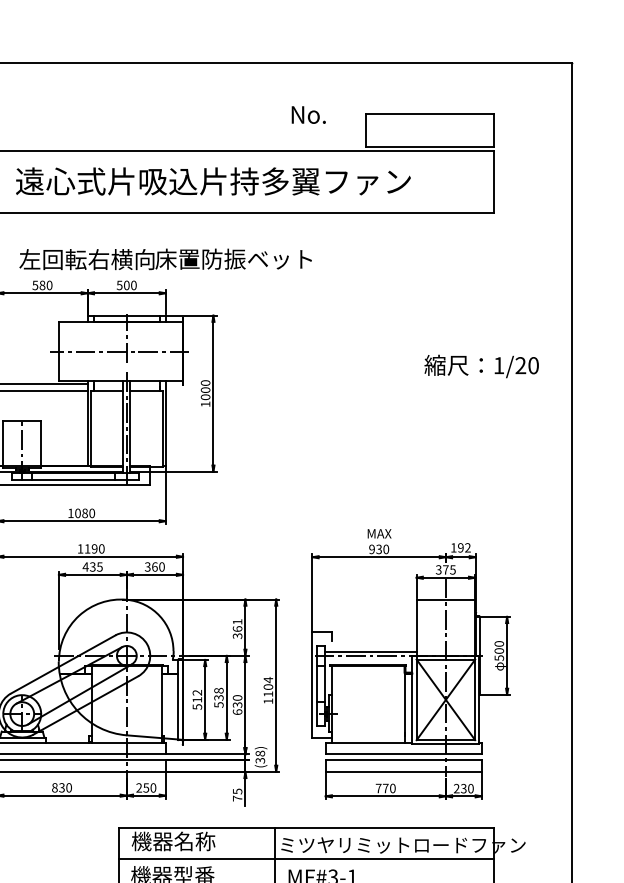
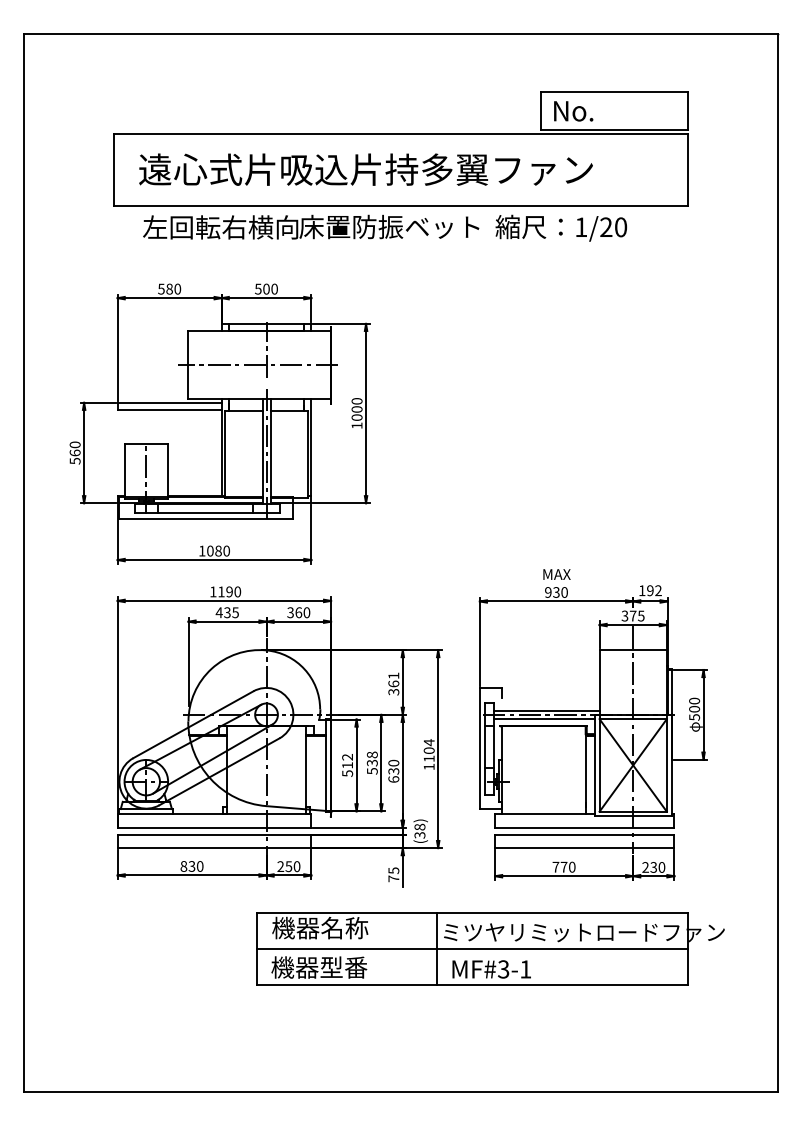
text: (308, 115) -> (573, 111), moved
text: (165, 258) -> (311, 226), moved
text: (481, 365) -> (561, 227), moved
line: (368, 659) -> (544, 718), added

